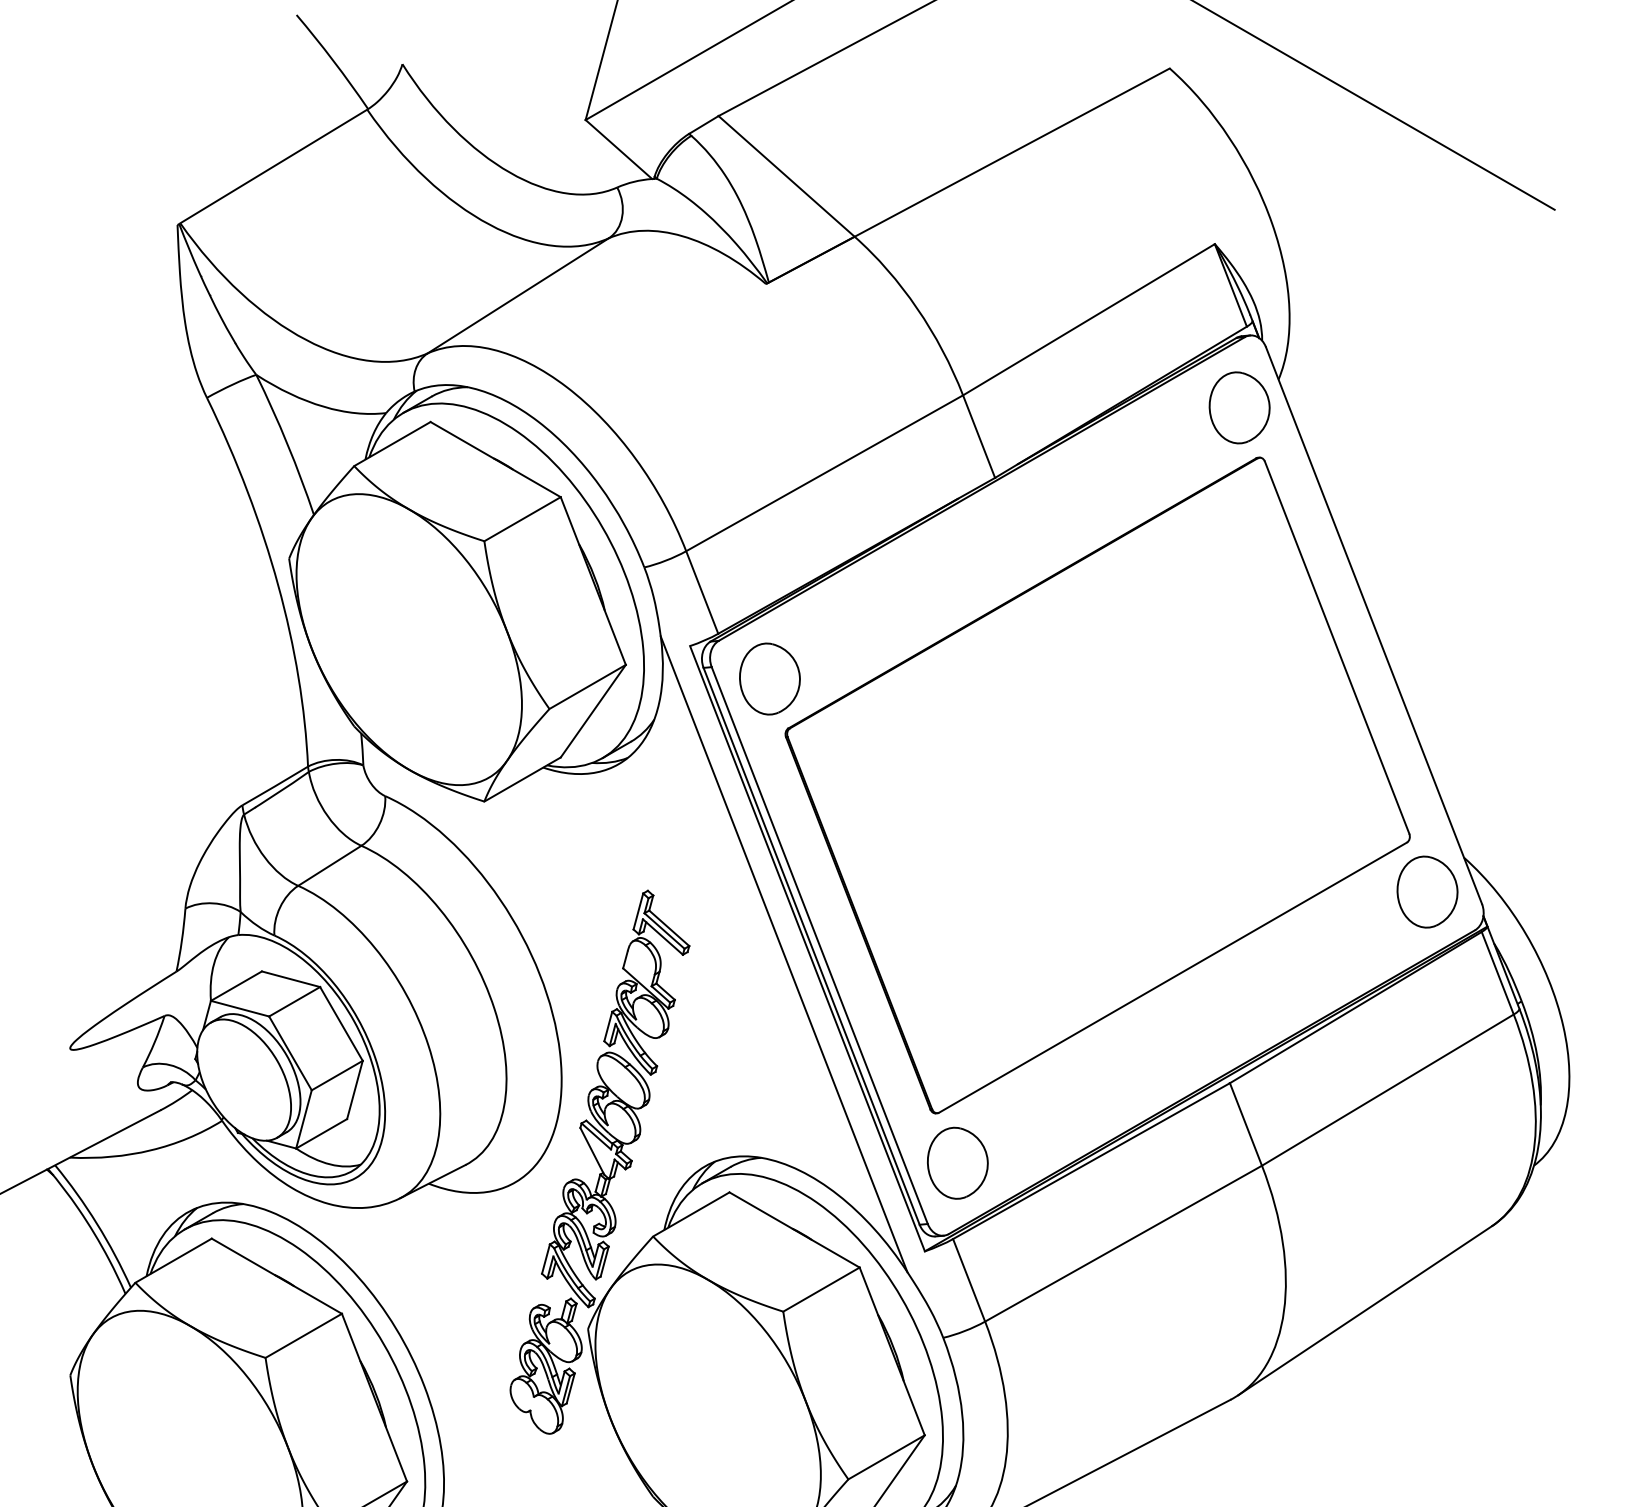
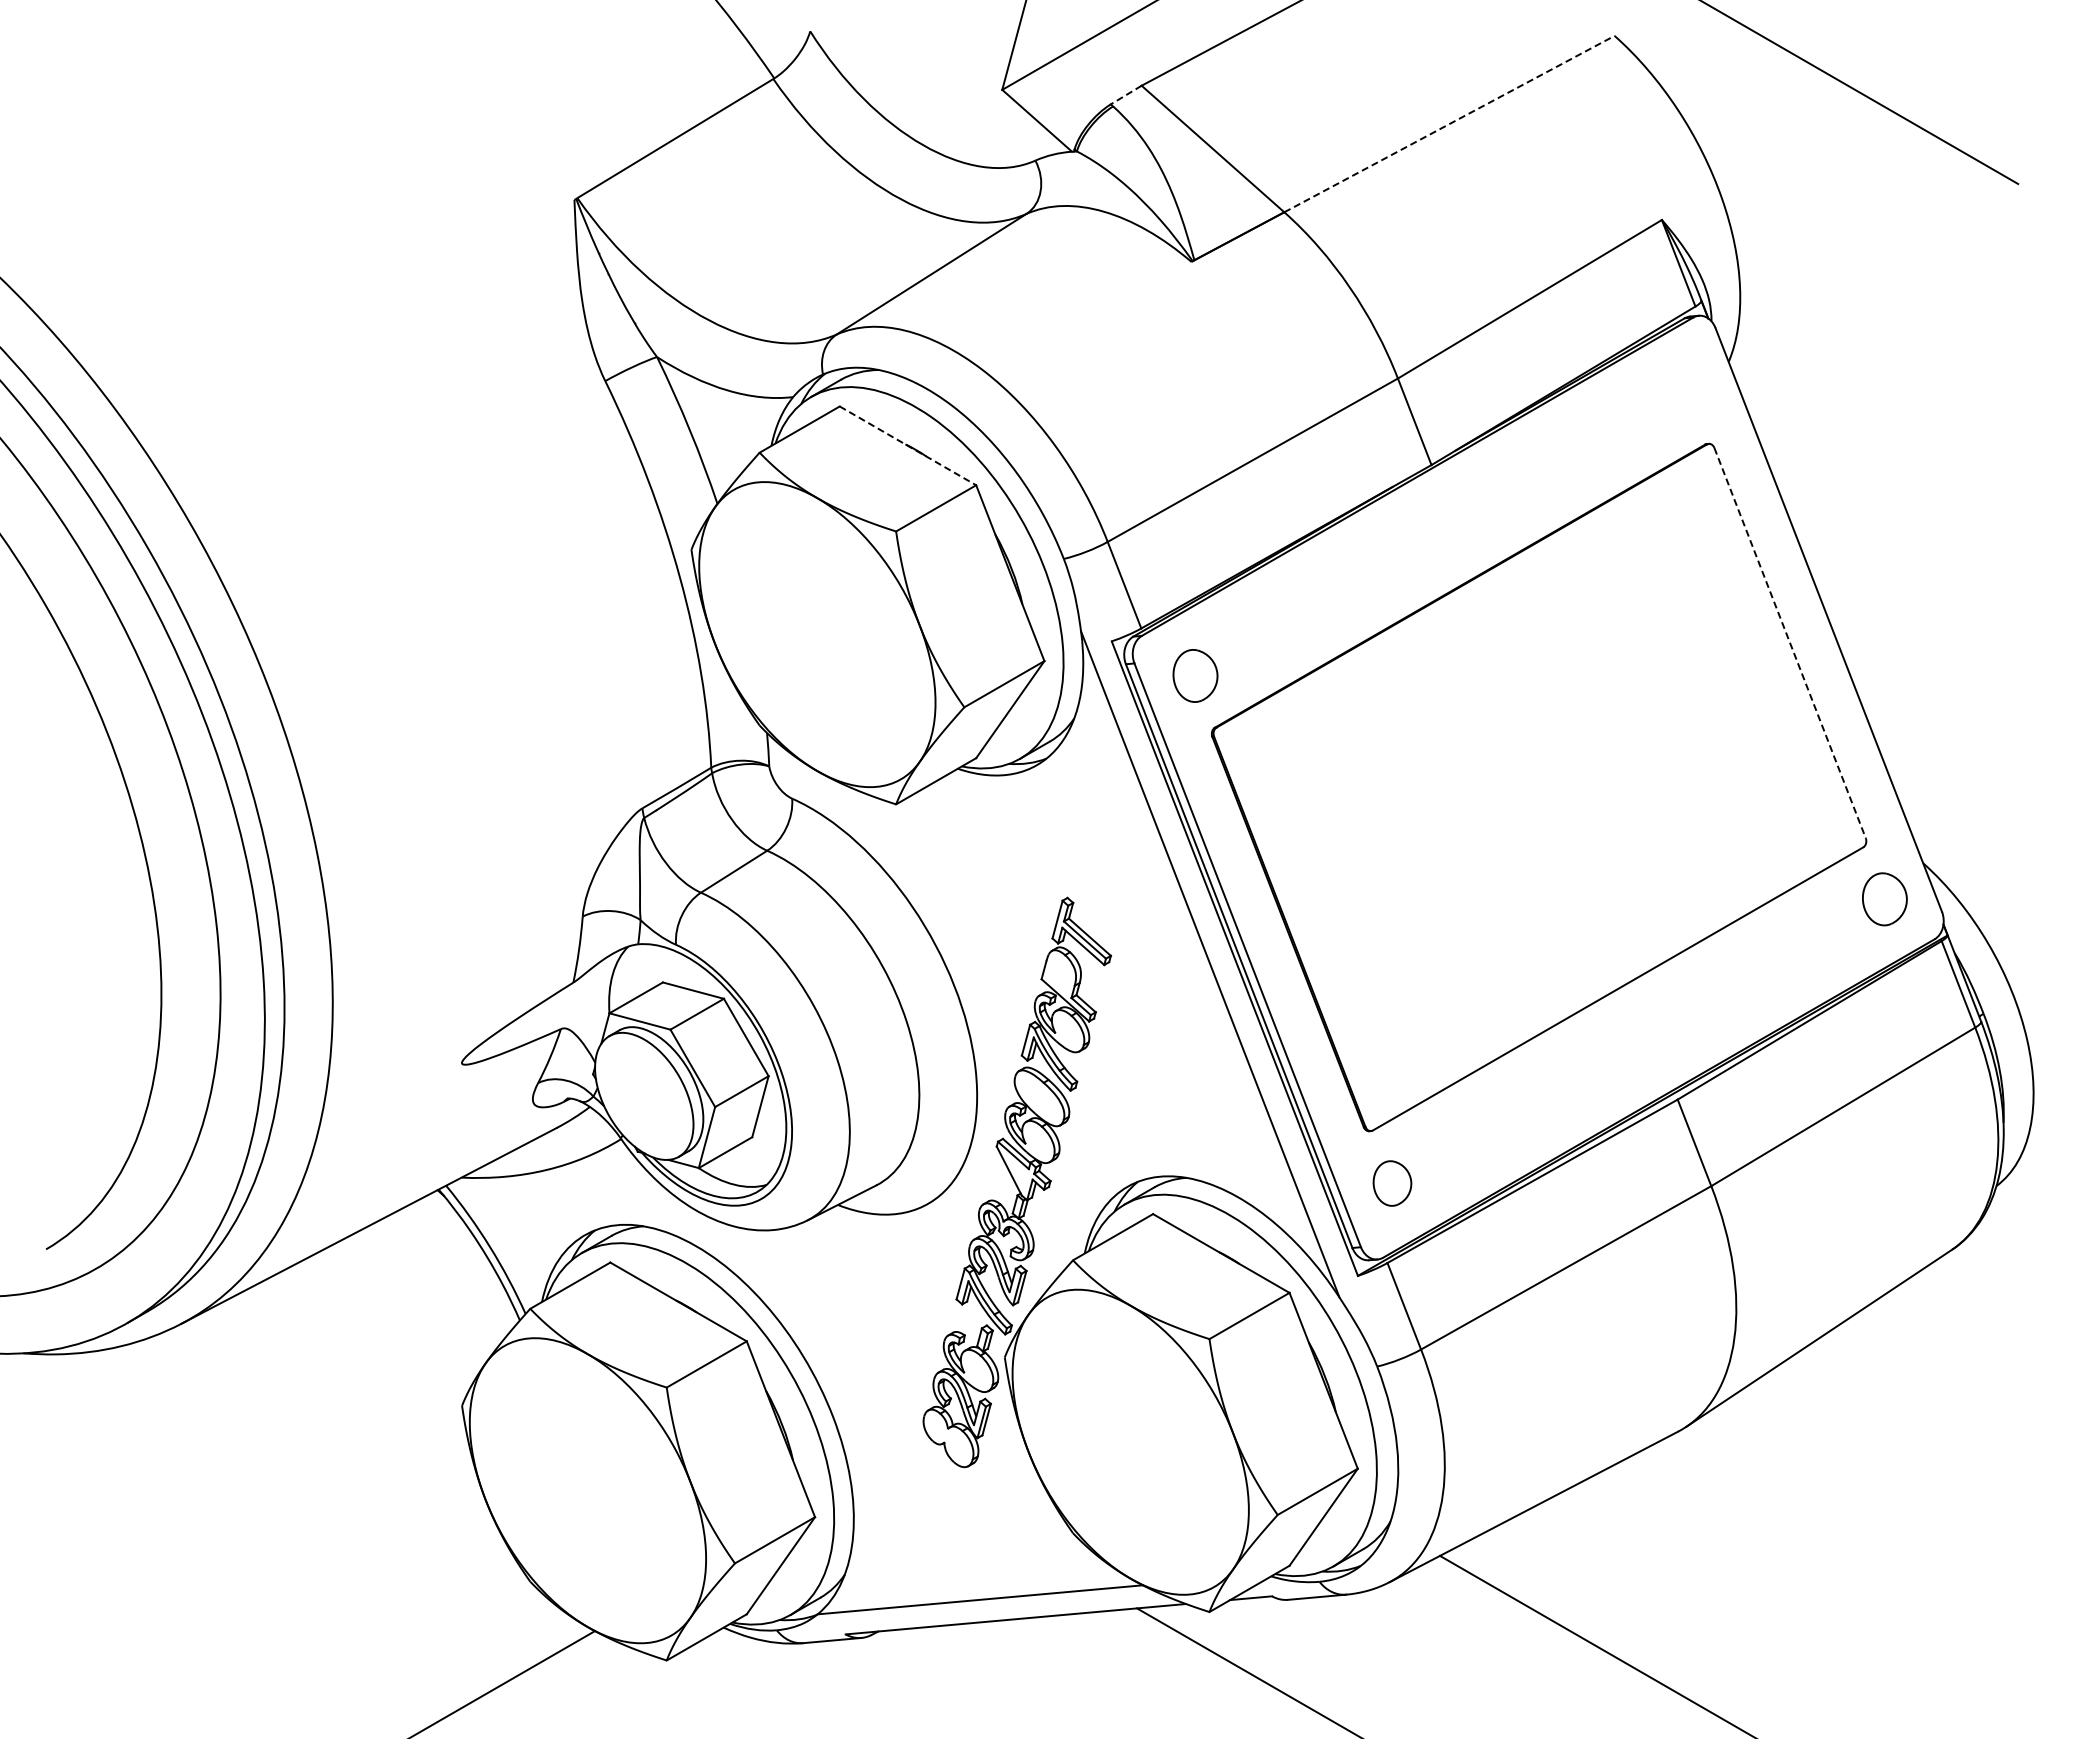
line: (703, 125) -> (1125, 95), solid -> dashed
line: (1012, 152) -> (1449, 123), solid -> dashed
part: (1239, 407) -> (1687, 391), removed
line: (495, 459) -> (907, 445), solid -> dashed
line: (1337, 648) -> (1790, 643), solid -> dashed
part: (769, 678) -> (1195, 675), size x0.7
part: (1427, 892) -> (1884, 899), size x0.7
part: (957, 1163) -> (1392, 1183), size x0.6

